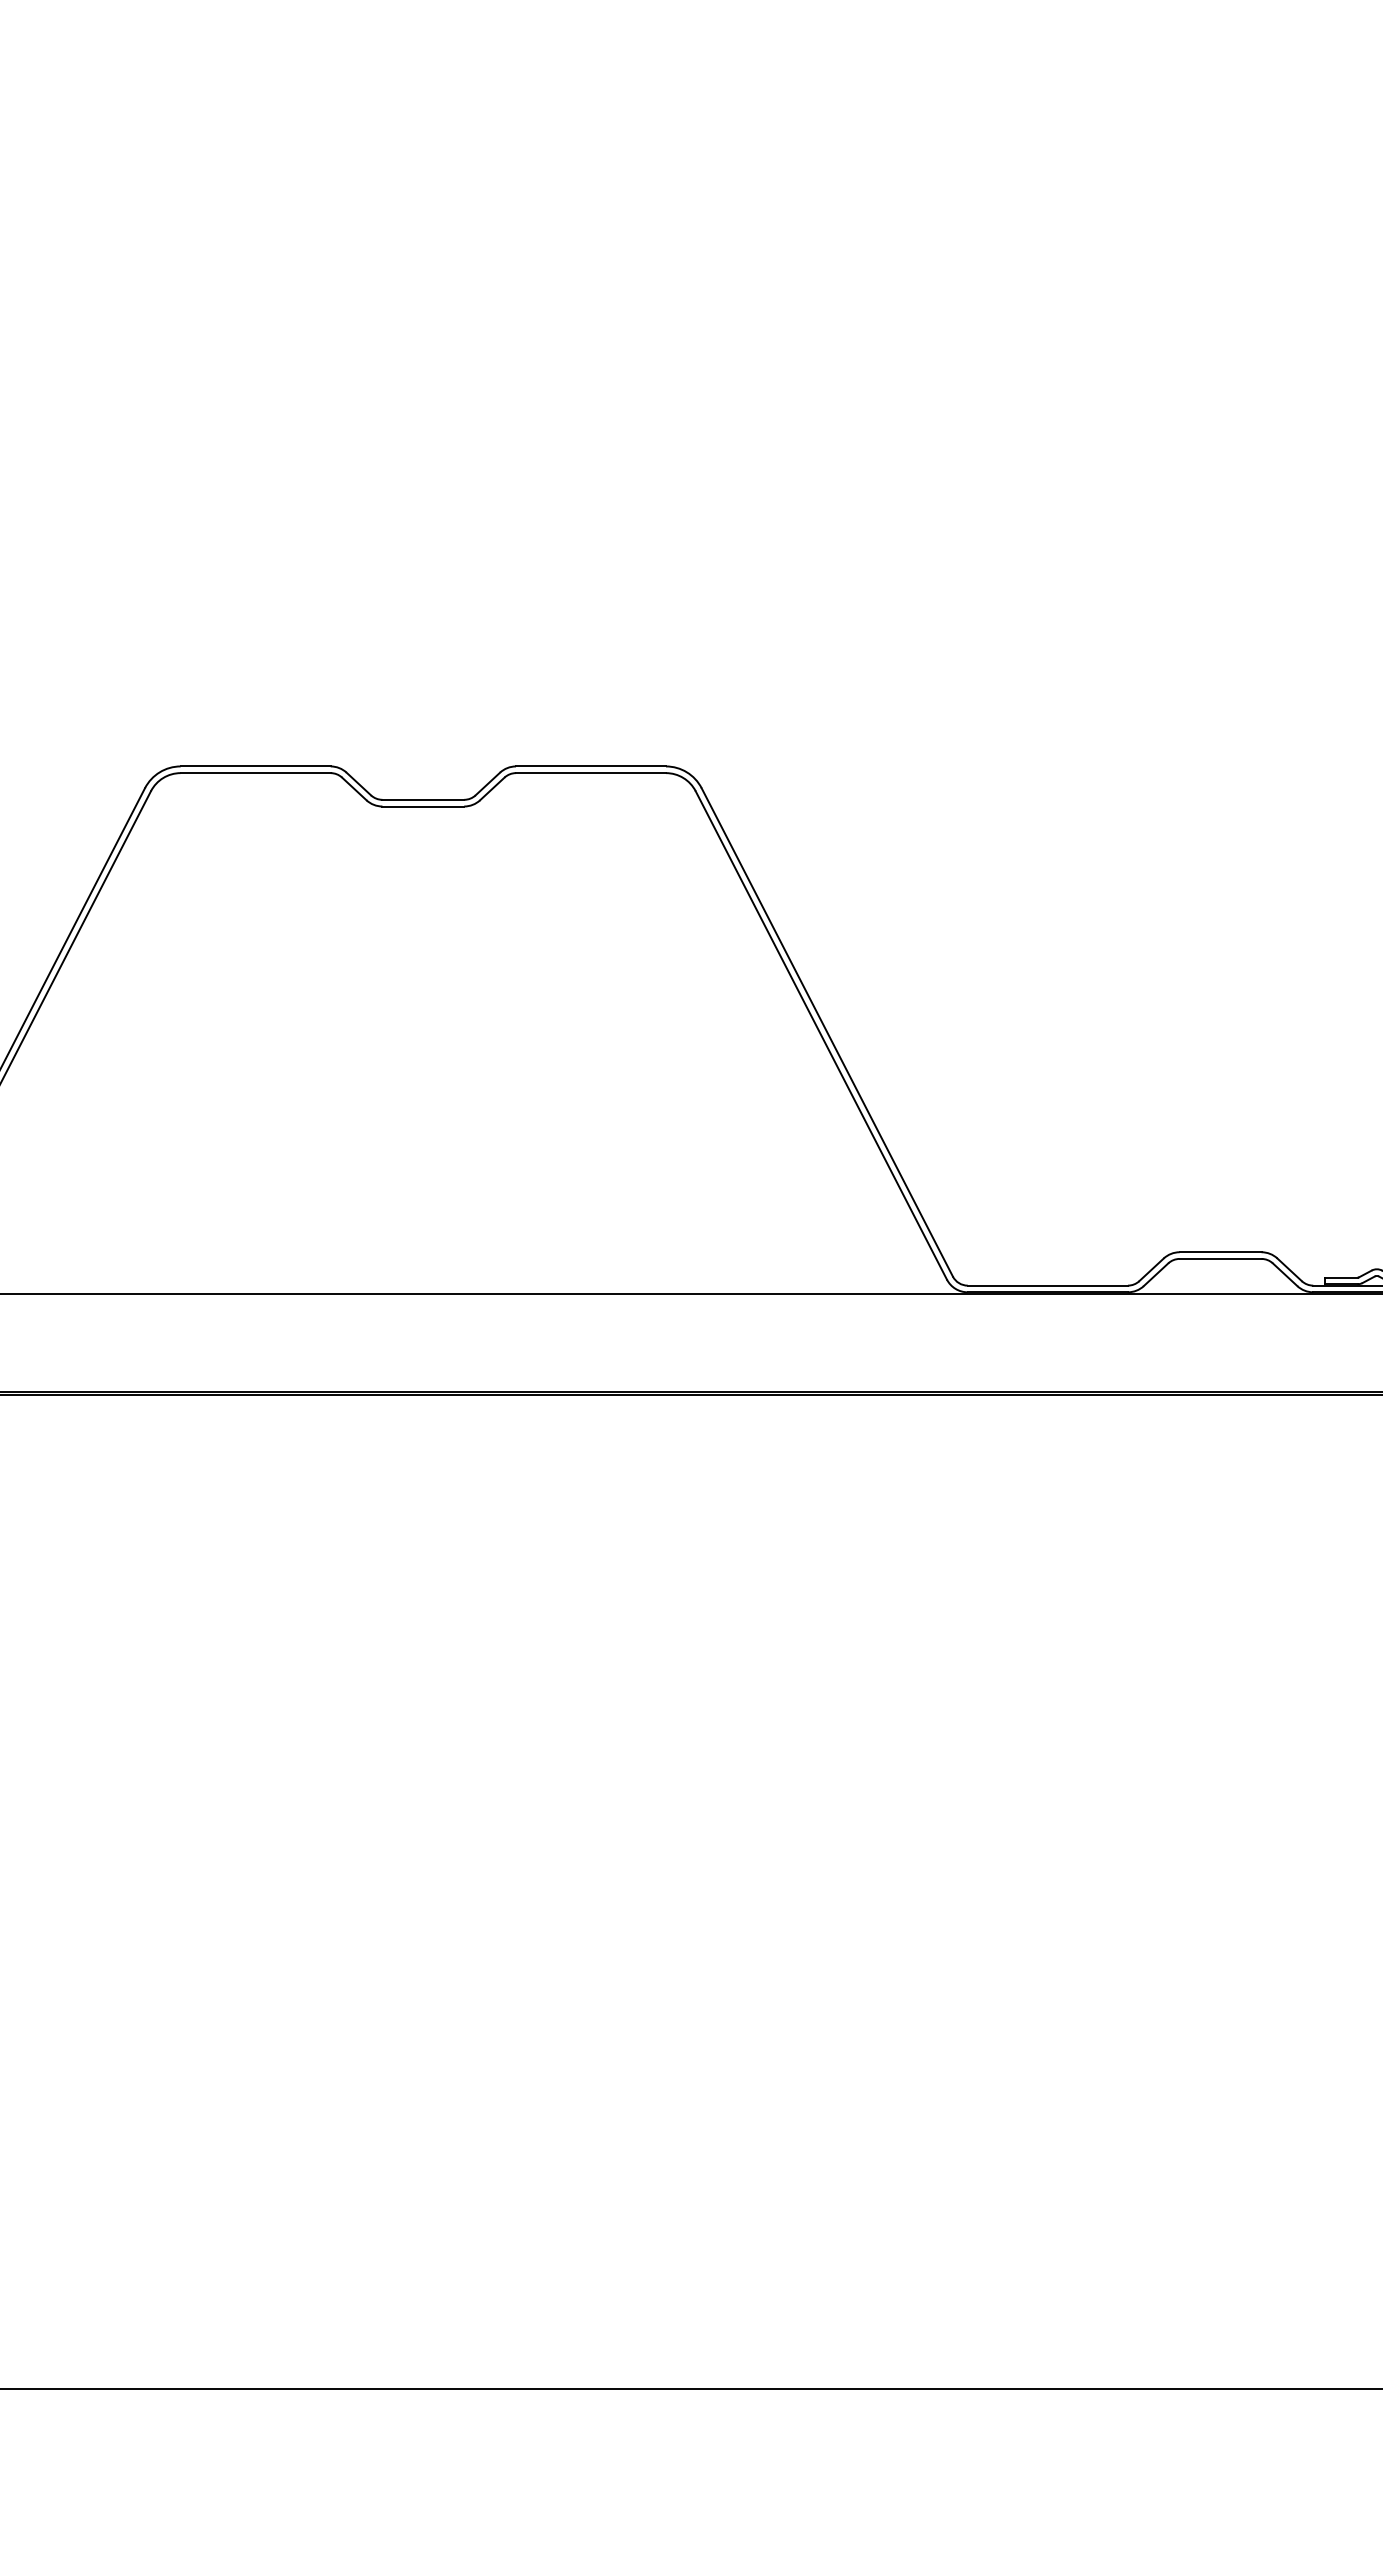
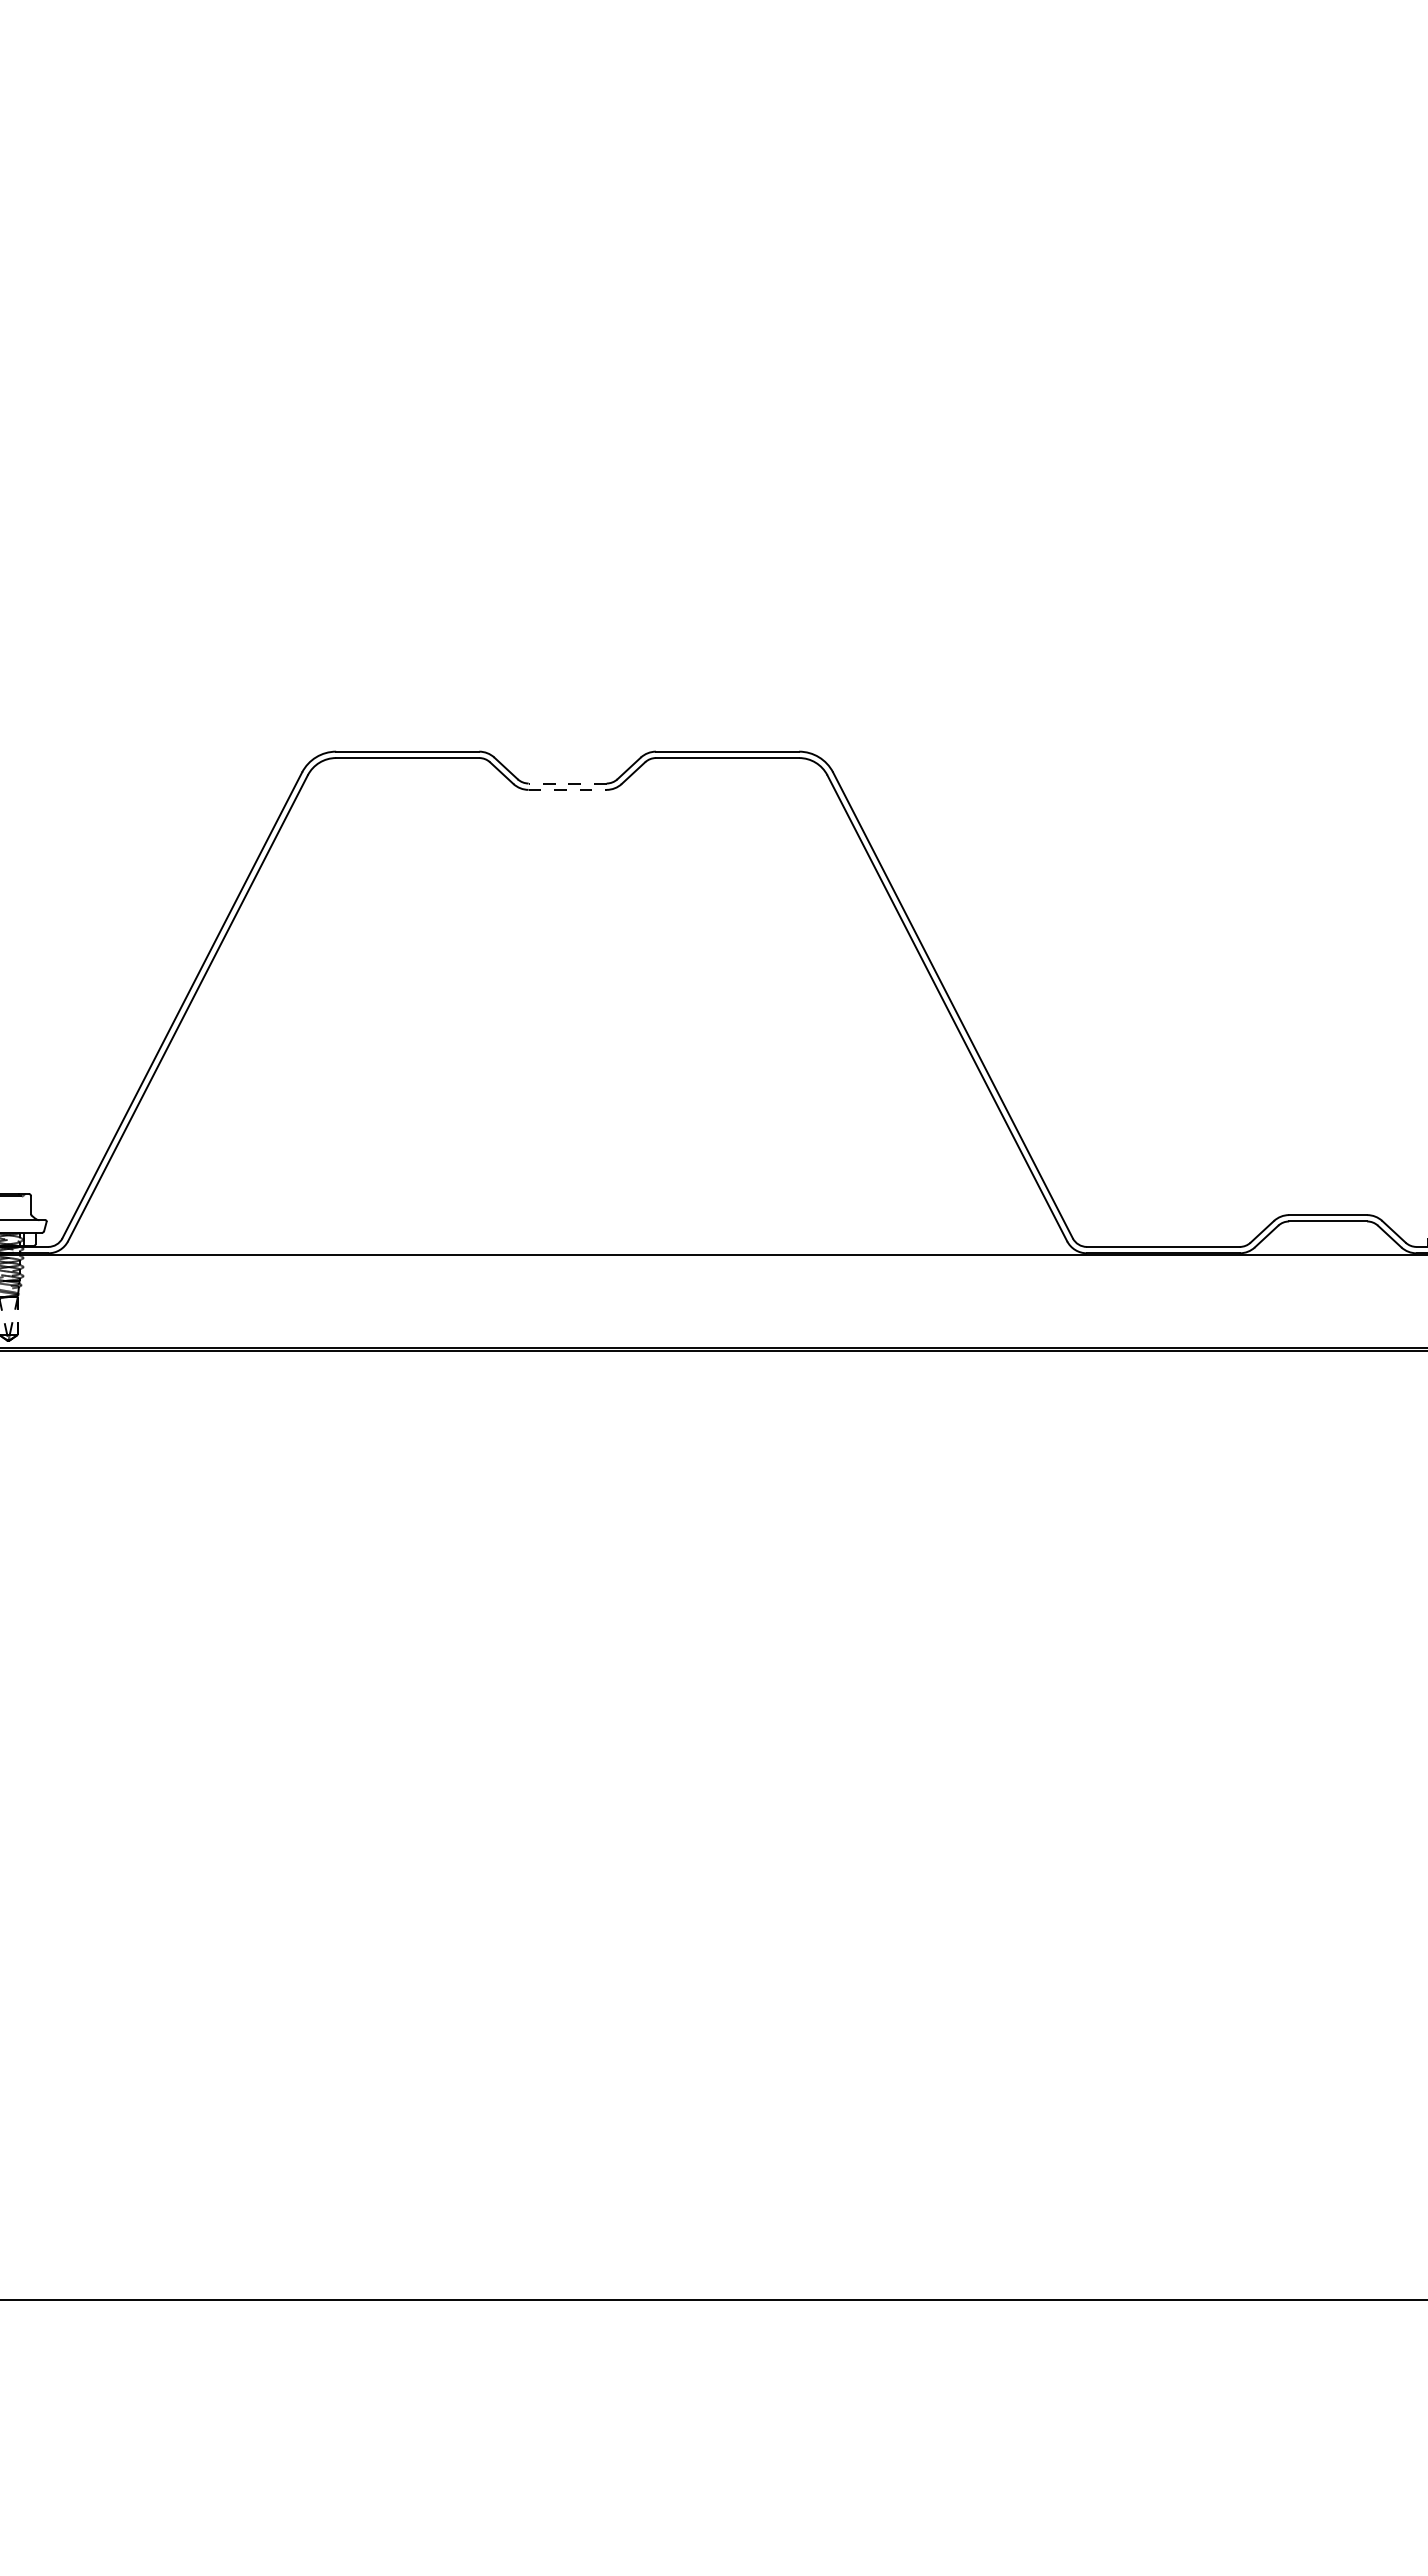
line: (423, 799) -> (567, 783), solid -> dashed
line: (424, 806) -> (568, 789), solid -> dashed

